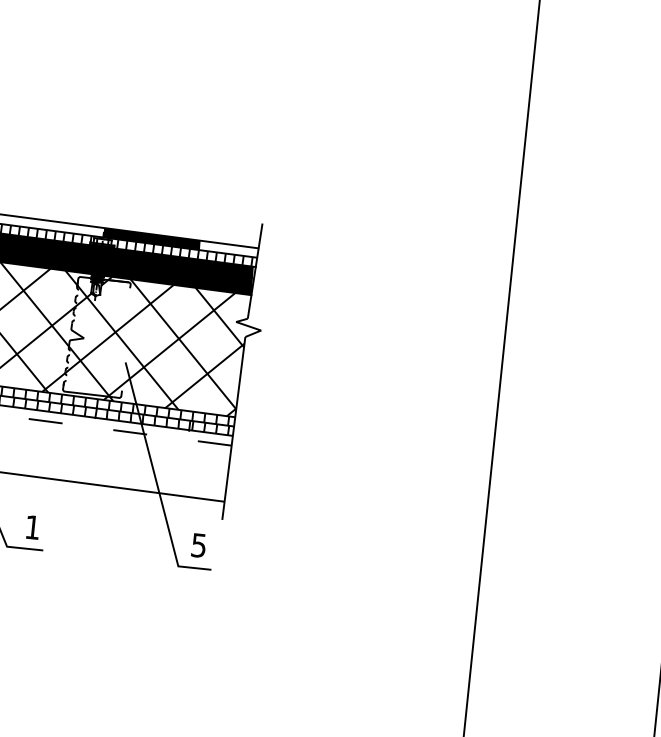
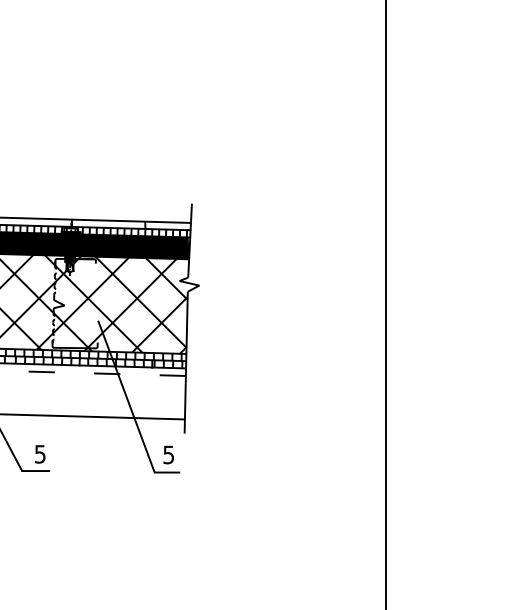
fill: (151, 238) -> (108, 223), removed
text: (33, 527) -> (40, 454), 1 -> 5

